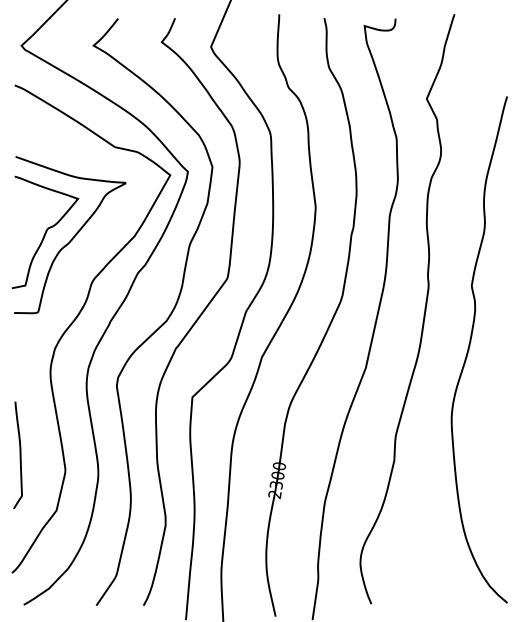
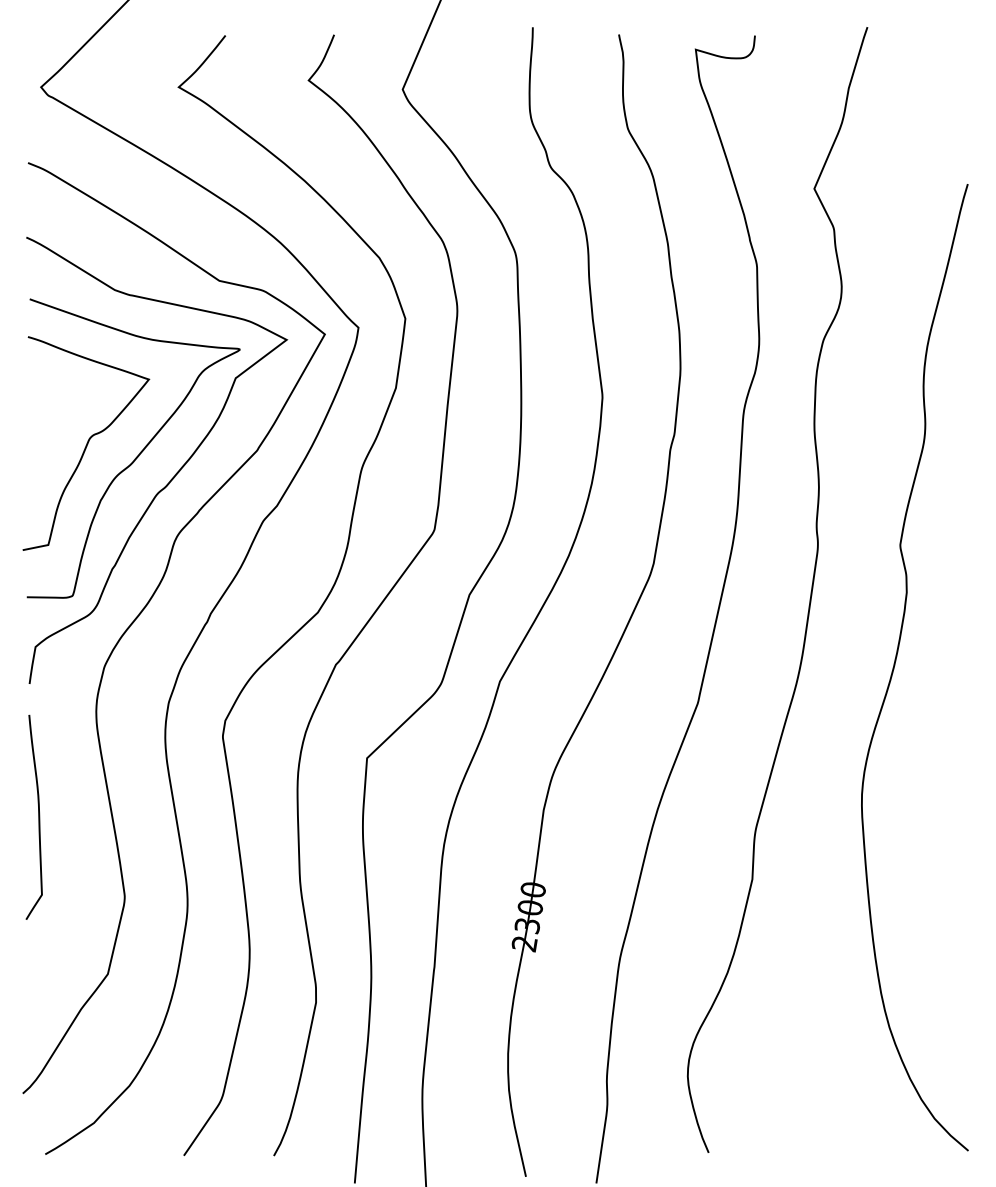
curve: (92, 246) -> (176, 470), added
curve: (19, 455) -> (37, 817), moved

